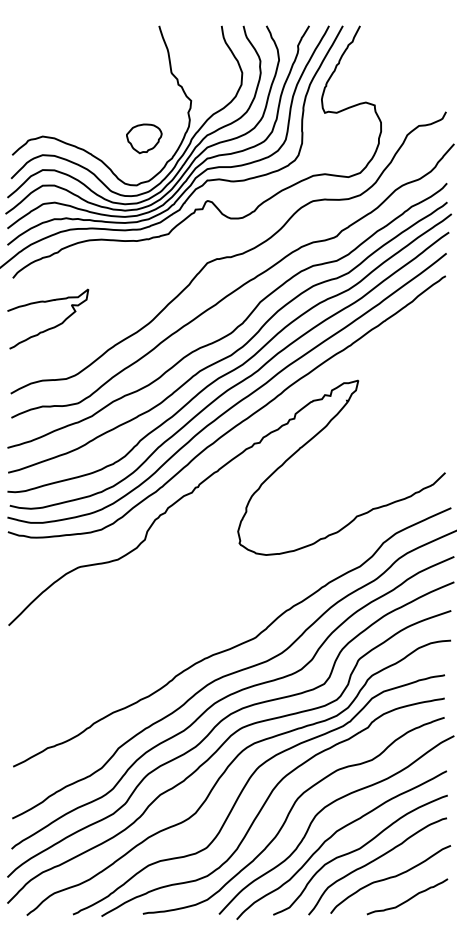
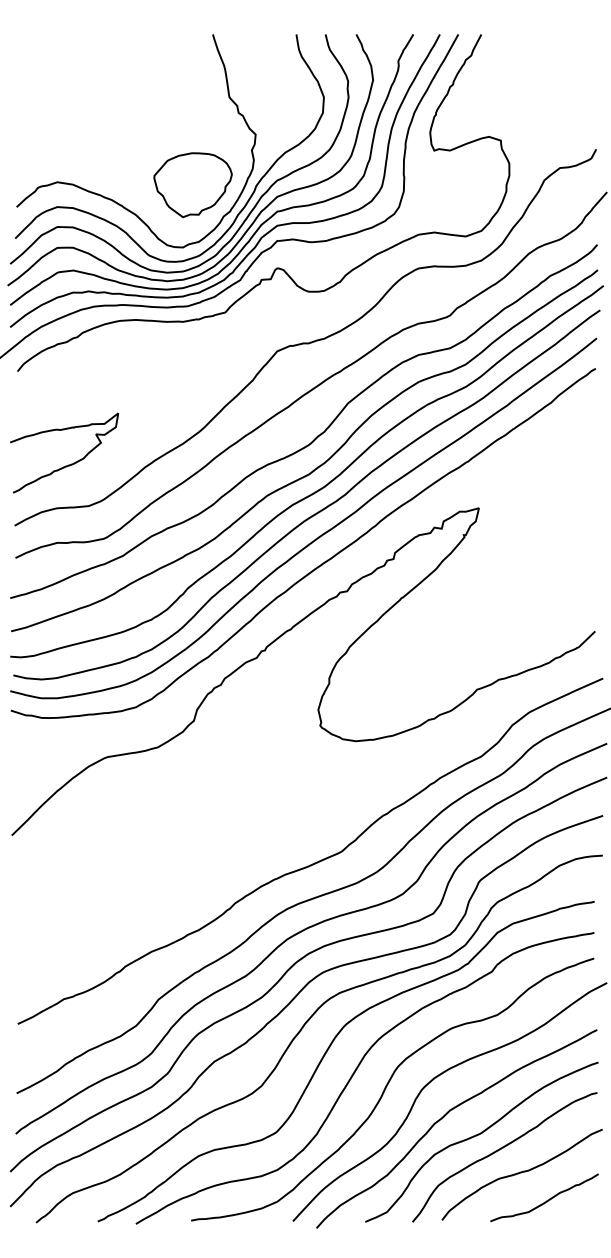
part: (143, 138) -> (192, 185), size x1.67
curve: (51, 327) -> (68, 464), moved

